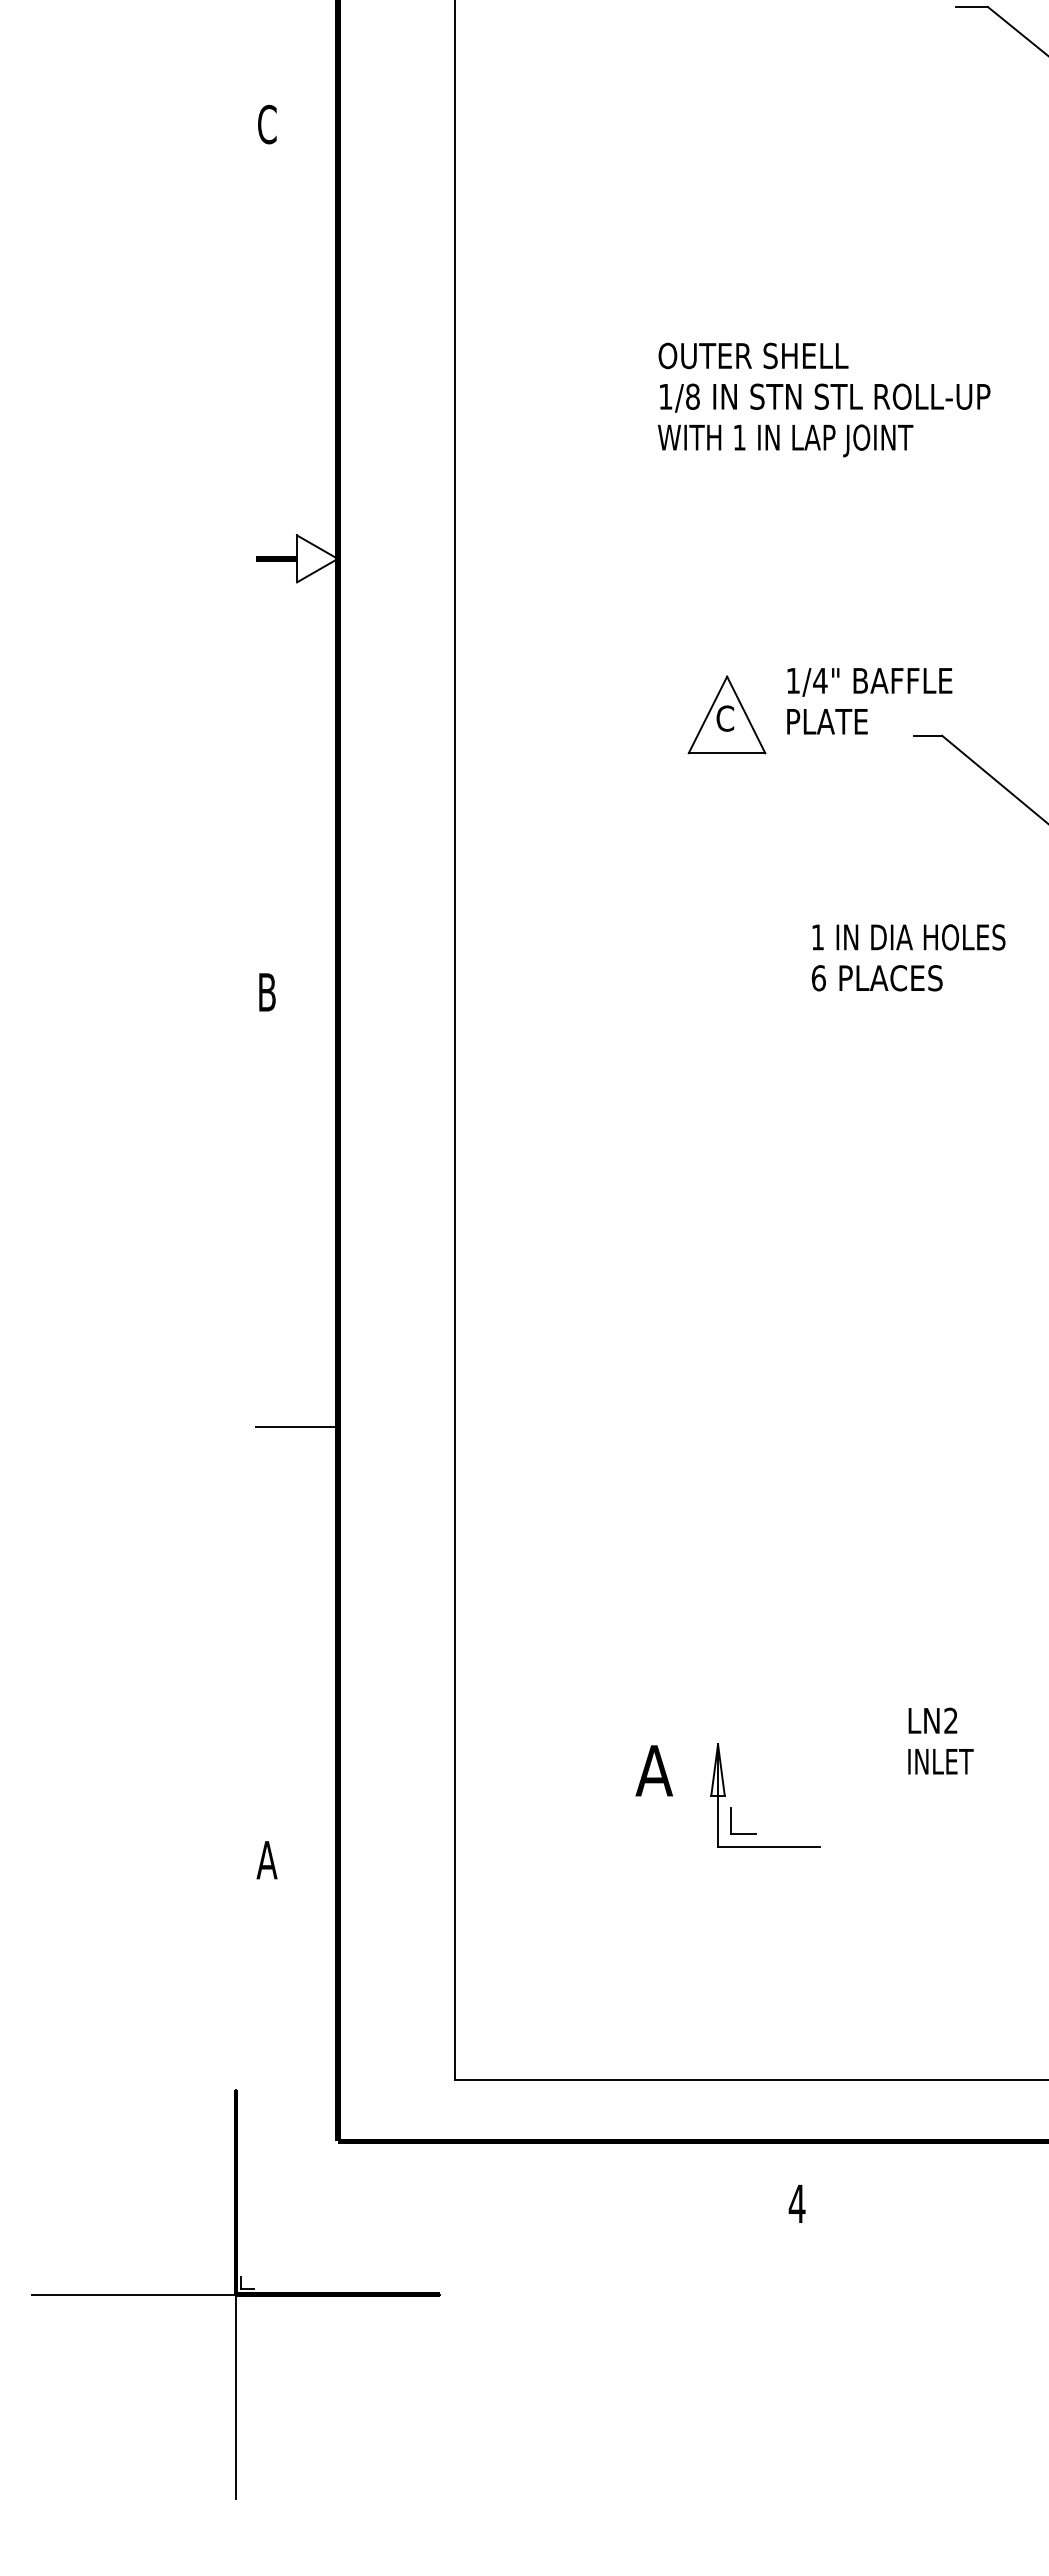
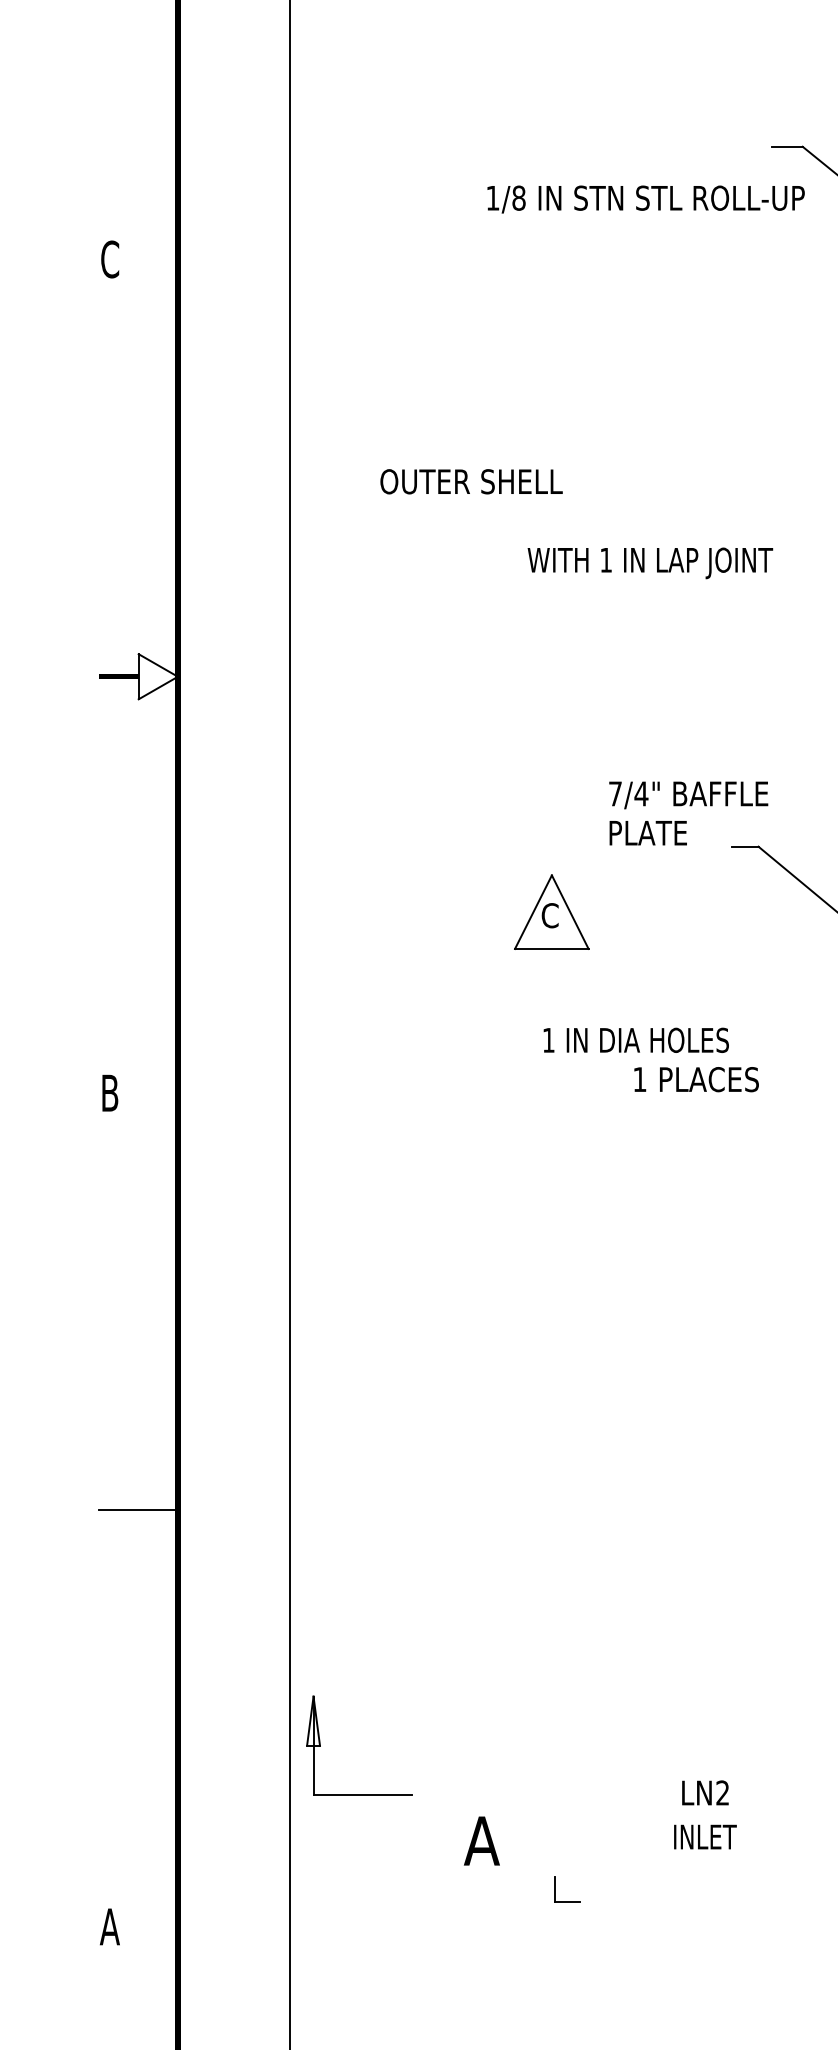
text: (753, 355) -> (471, 481), moved
text: (825, 397) -> (646, 198), moved
text: (785, 440) -> (650, 562), moved
text: (792, 680) -> (614, 793), 1/4" -> 7/4"
part: (726, 714) -> (551, 911), moved
text: (908, 937) -> (635, 1040), moved
text: (818, 978) -> (639, 1079), 6 -> 1
text: (932, 1720) -> (705, 1792), moved
text: (940, 1761) -> (705, 1836), moved
part: (725, 1795) -> (320, 1745), moved

